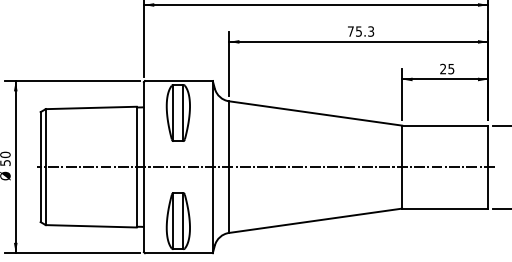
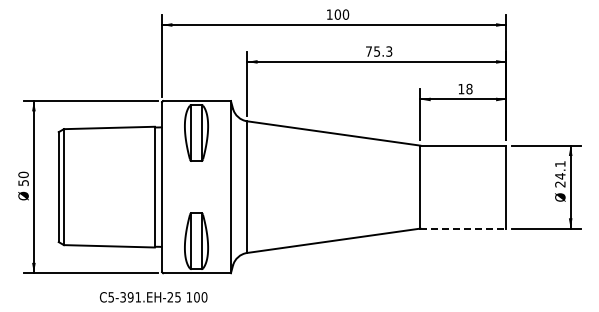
text: (447, 68) -> (465, 88), 25 -> 18
line: (265, 167) -> (283, 187), removed
line: (445, 208) -> (463, 228), solid -> dashed

